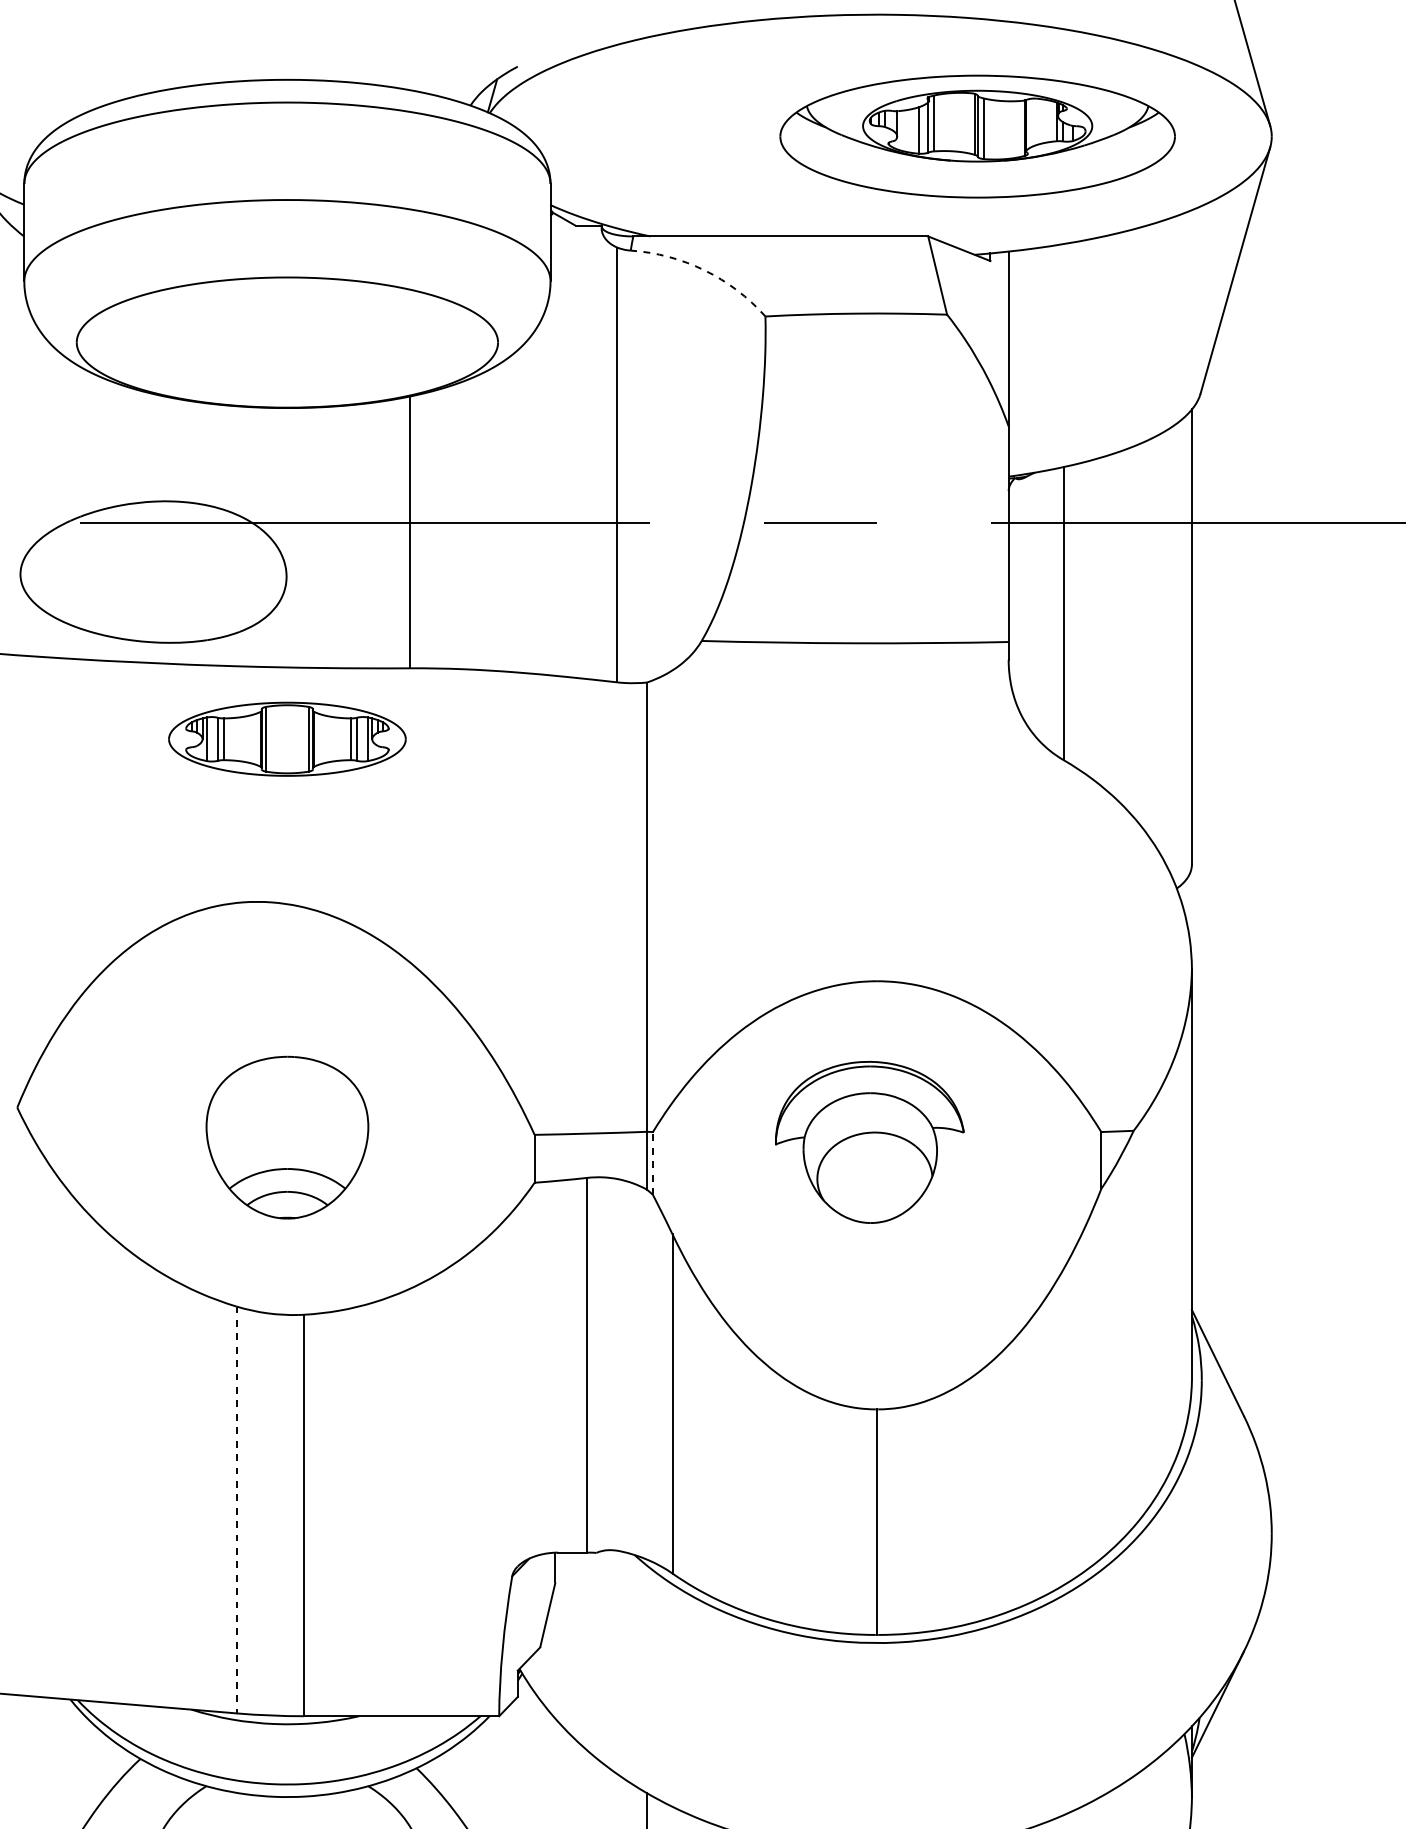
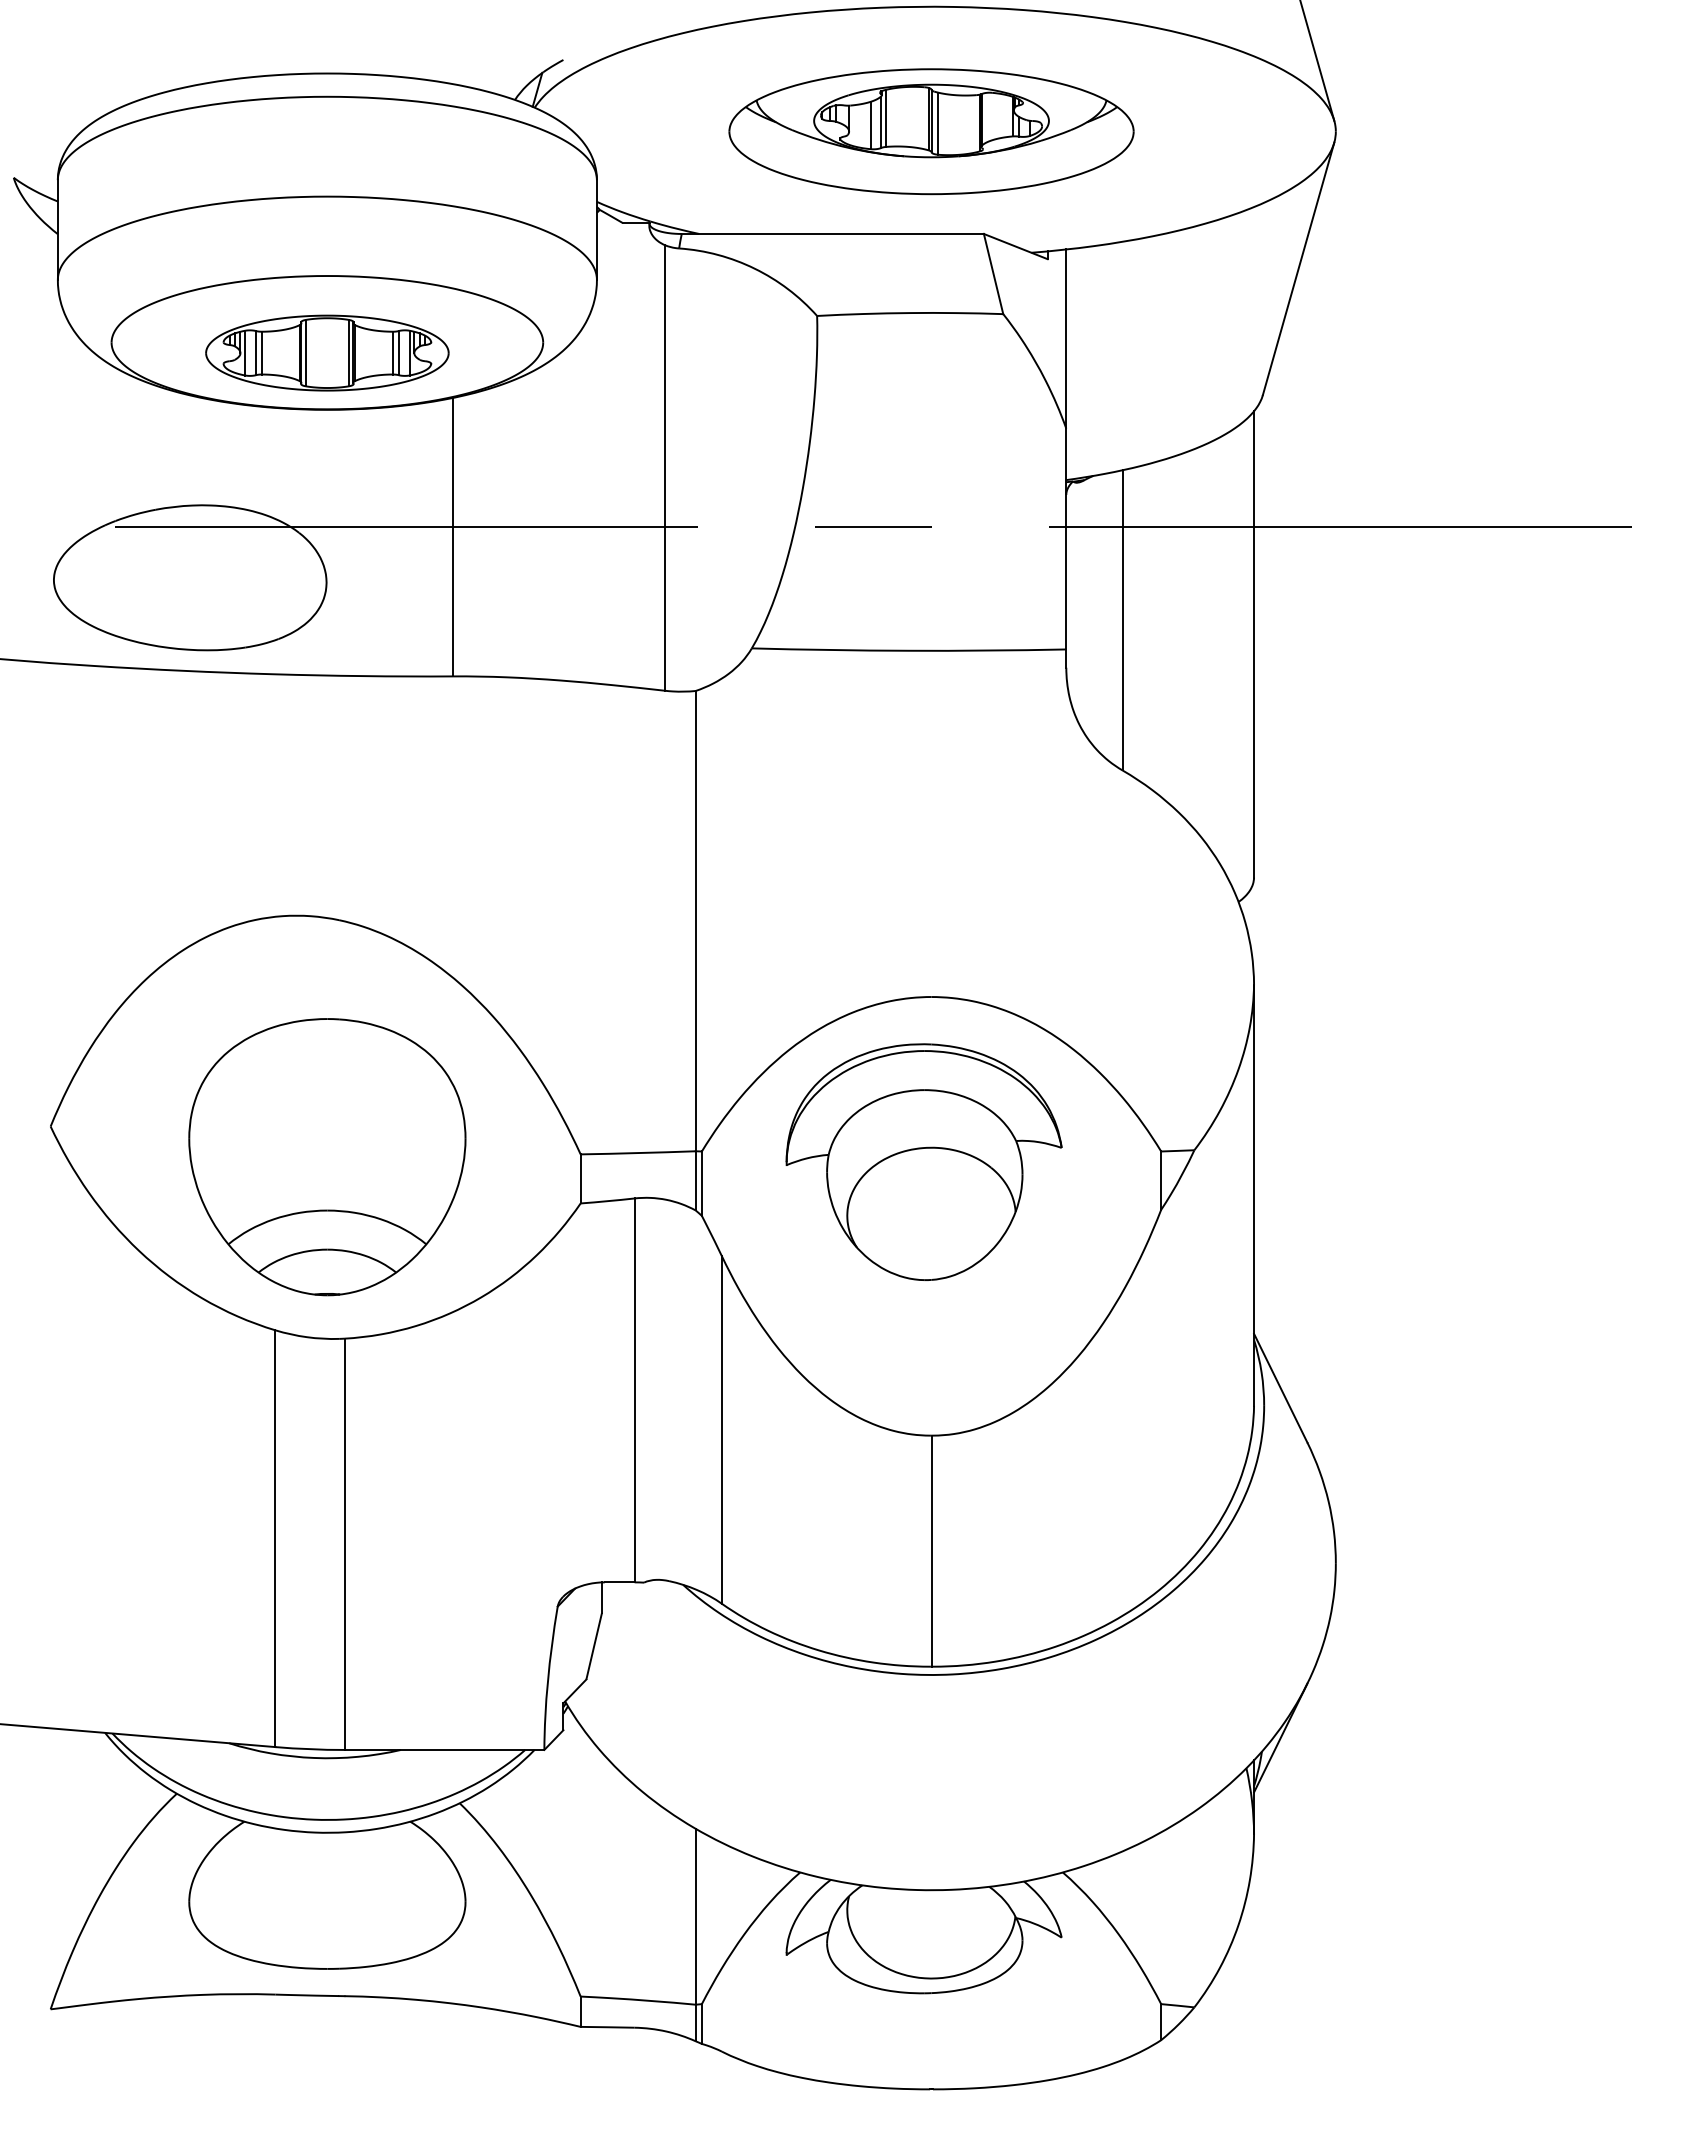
part: (977, 136) -> (931, 131), moved
arc: (704, 270) -> (754, 268), dashed -> solid
part: (287, 738) -> (327, 352), moved
part: (287, 1137) -> (327, 1157), size x1.67
part: (869, 1141) -> (923, 1161), size x1.43
line: (652, 1163) -> (701, 1183), dashed -> solid
line: (236, 1510) -> (275, 1539), dashed -> solid

